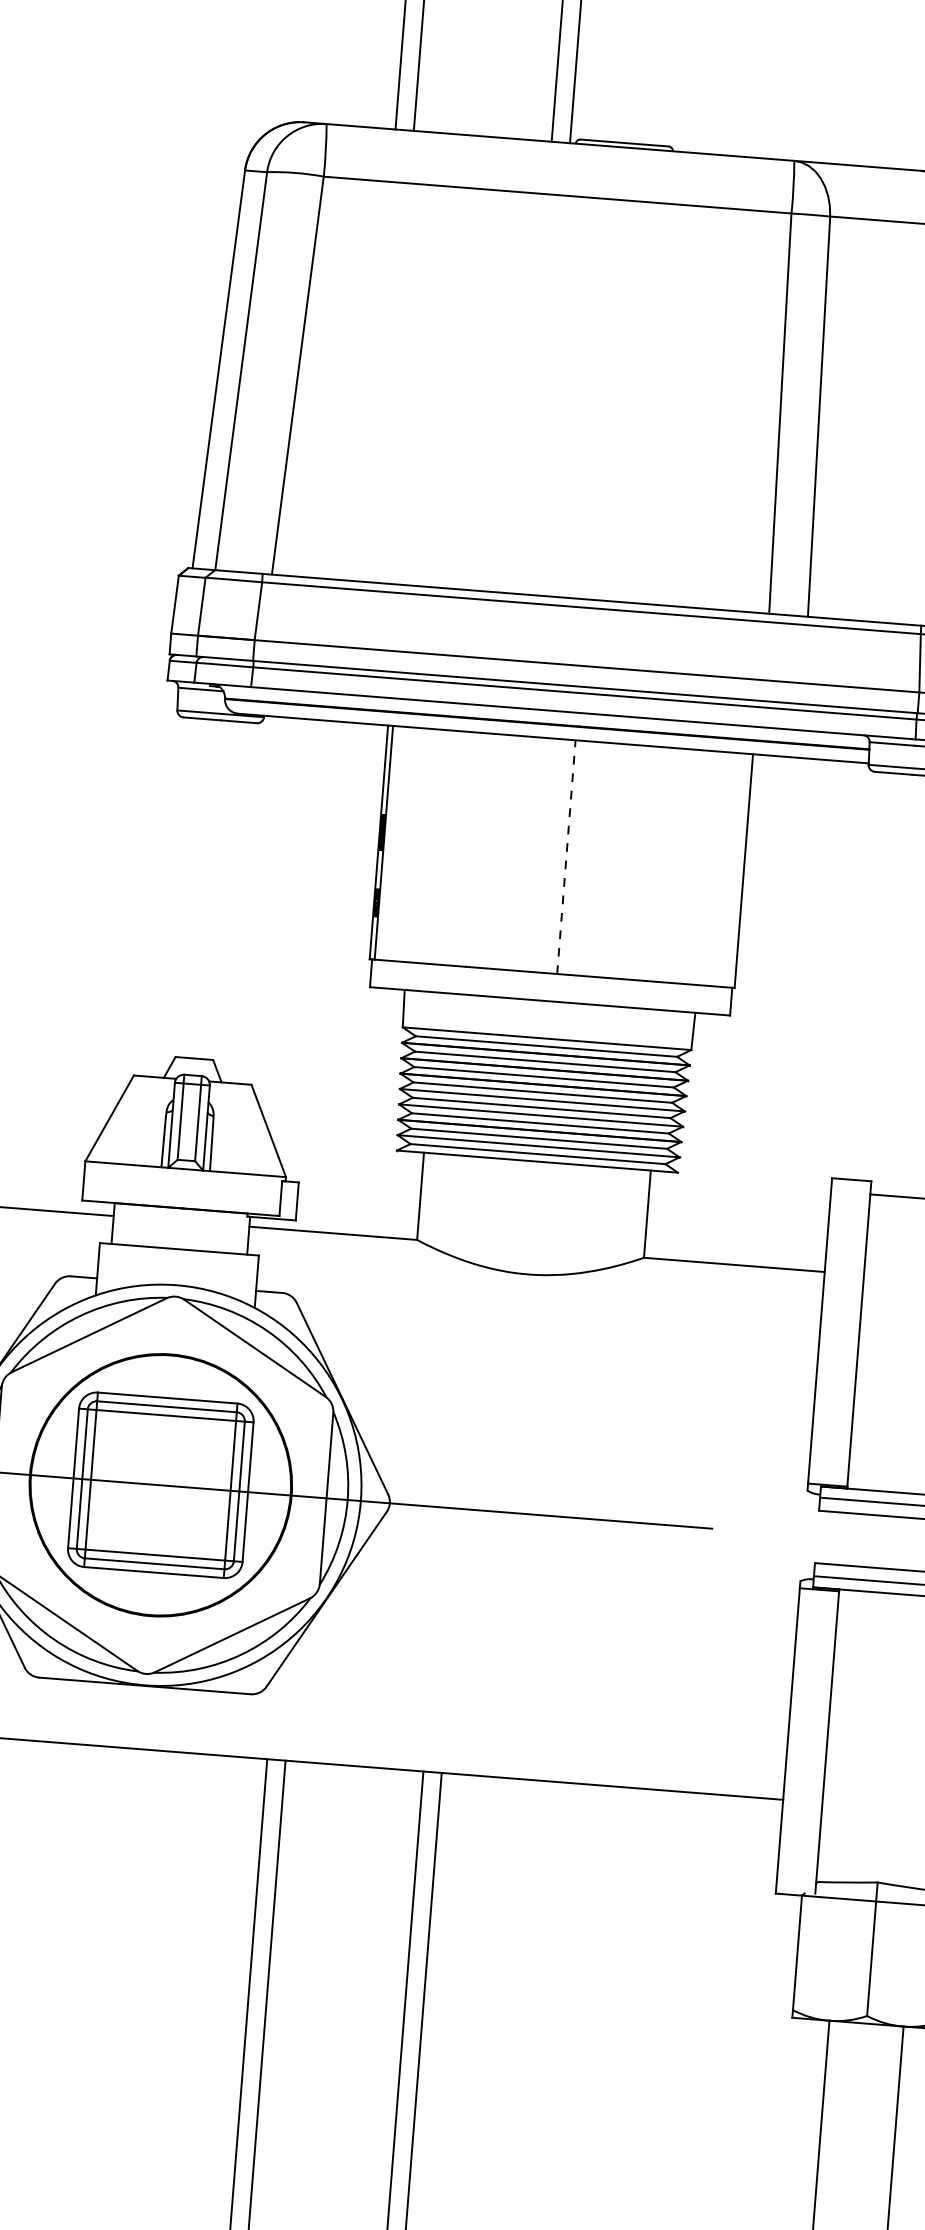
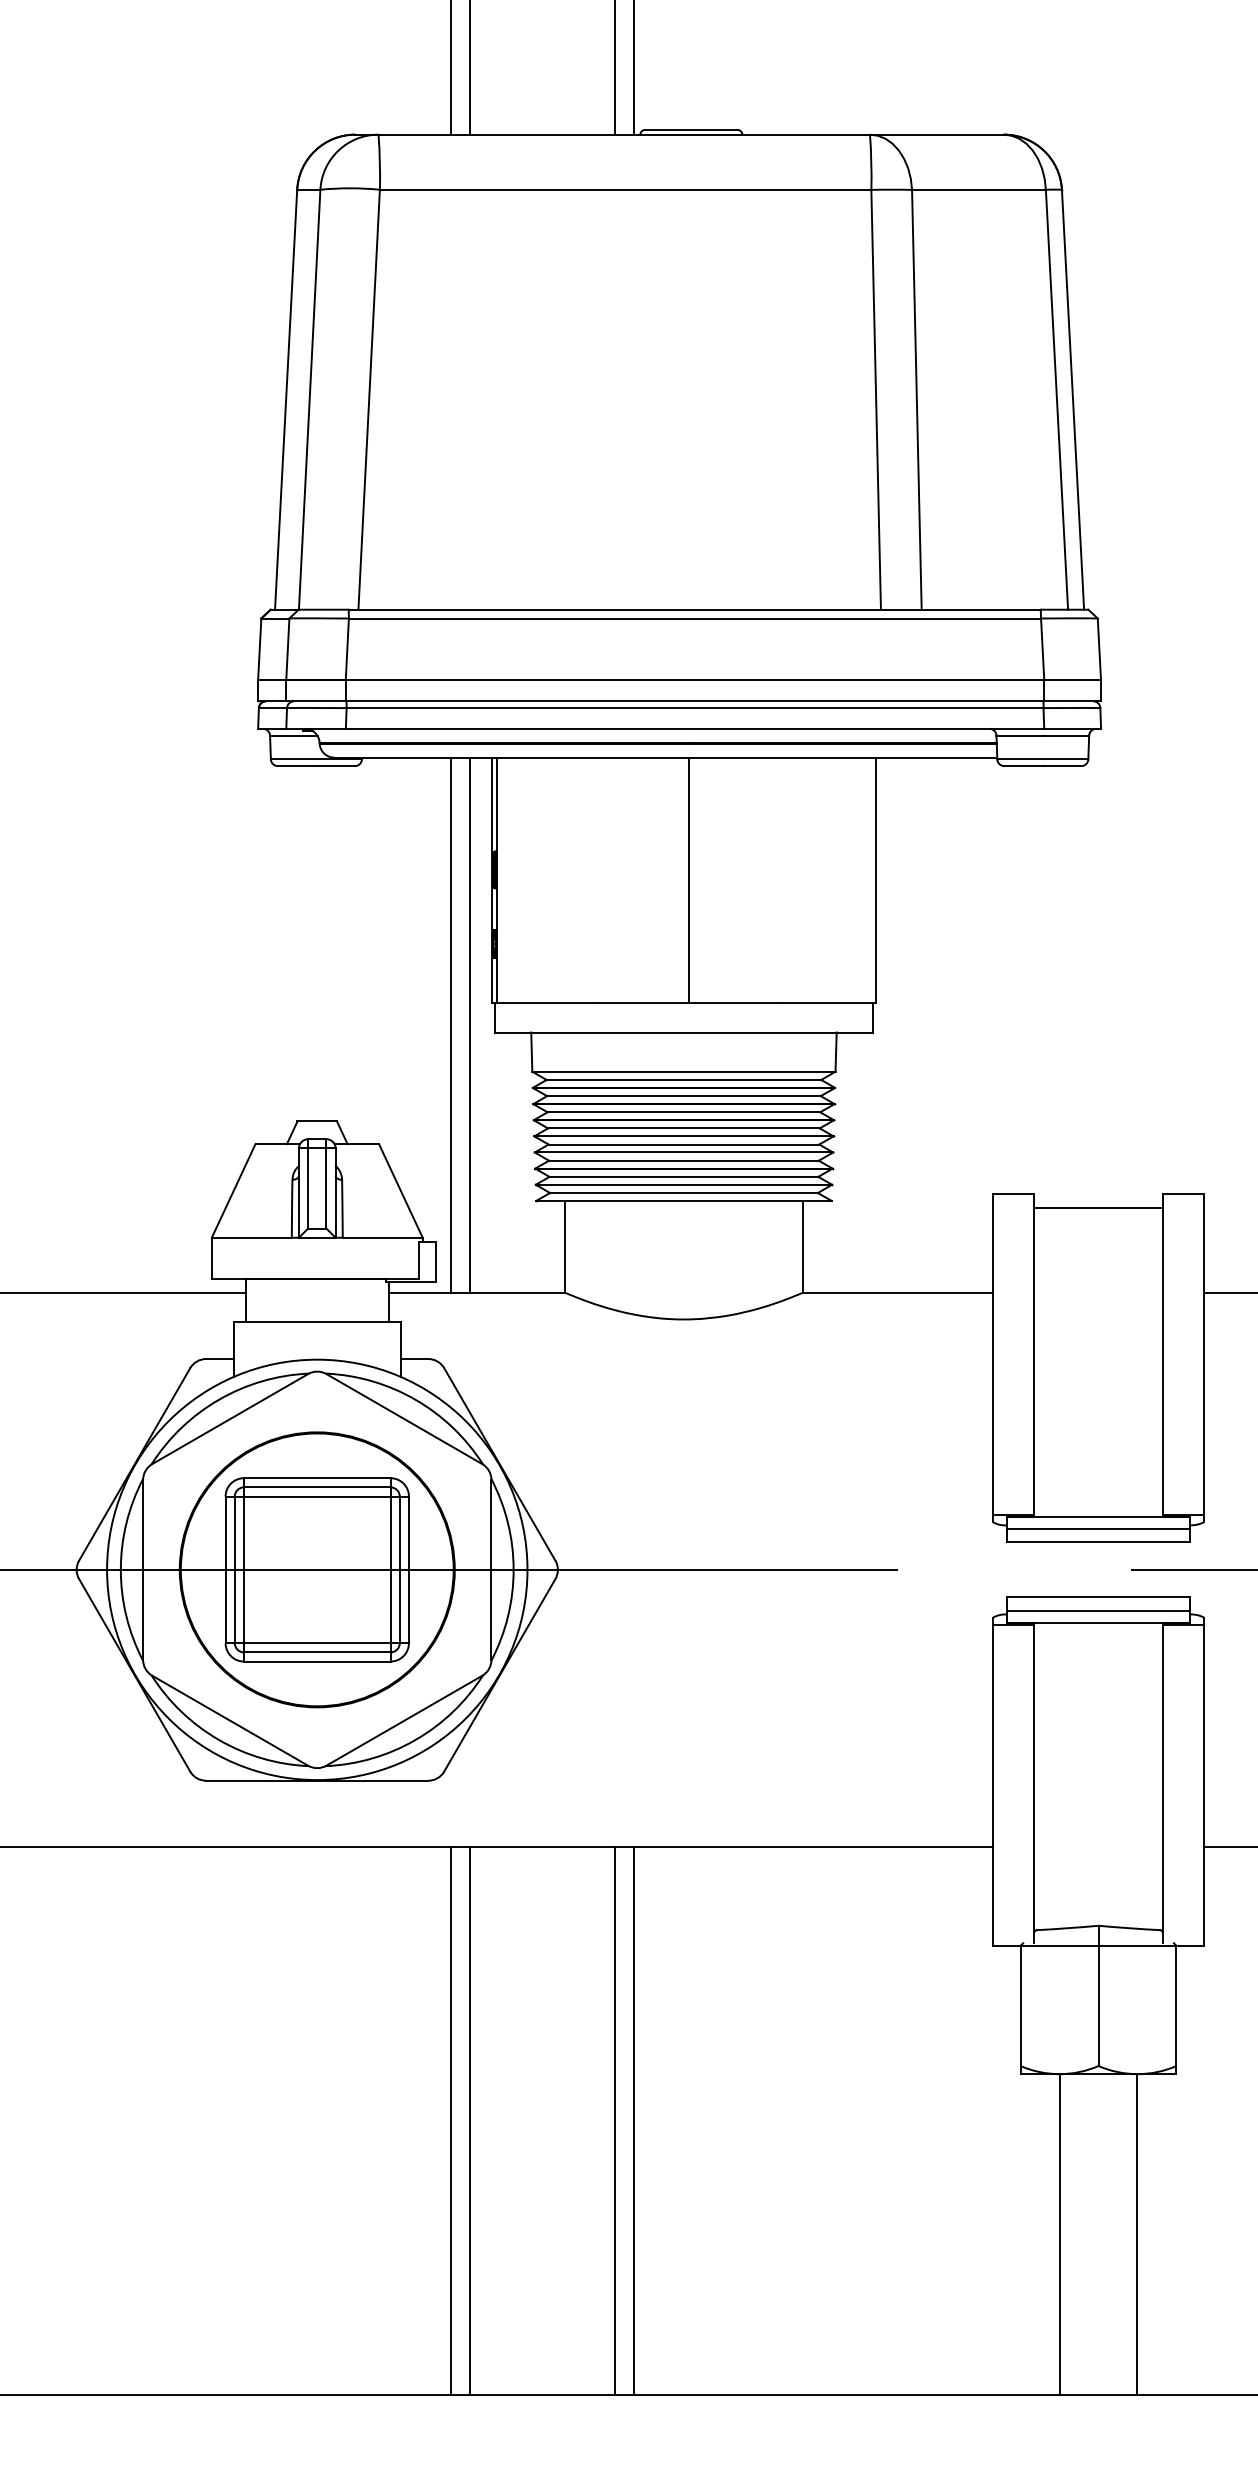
line: (566, 857) -> (689, 880), dashed -> solid
line: (328, 976) -> (450, 1024), added
line: (347, 977) -> (470, 1024), added

